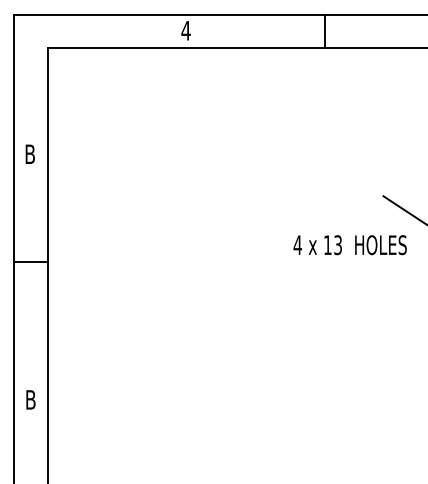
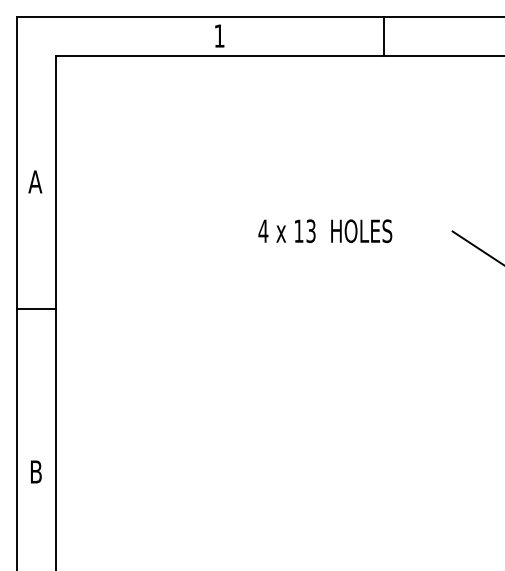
text: (186, 30) -> (219, 35), 4 -> 1
text: (30, 153) -> (35, 181), B -> A
text: (350, 245) -> (325, 231), moved

